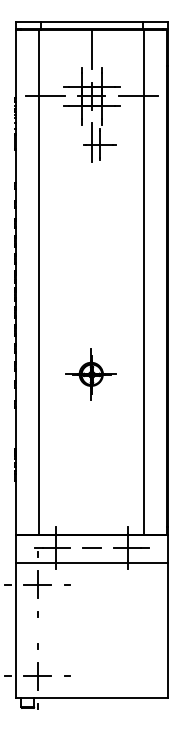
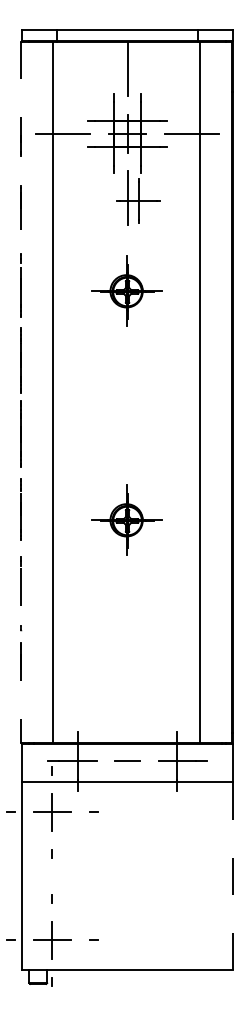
part: (91, 209) -> (126, 290), added
line: (15, 282) -> (21, 392), solid -> dashed
line: (167, 630) -> (232, 876), solid -> dashed

